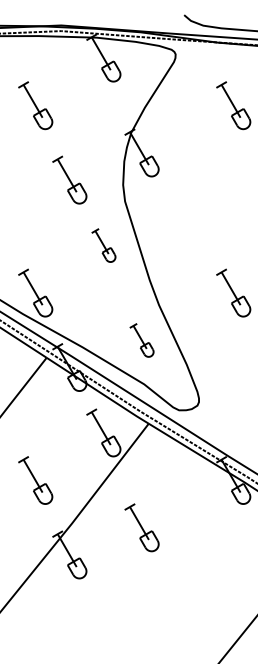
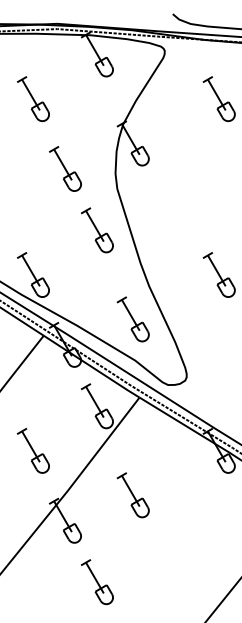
part: (103, 245) -> (97, 230), size x1.43
part: (141, 340) -> (132, 319), size x1.43
part: (102, 620) -> (96, 582), added

